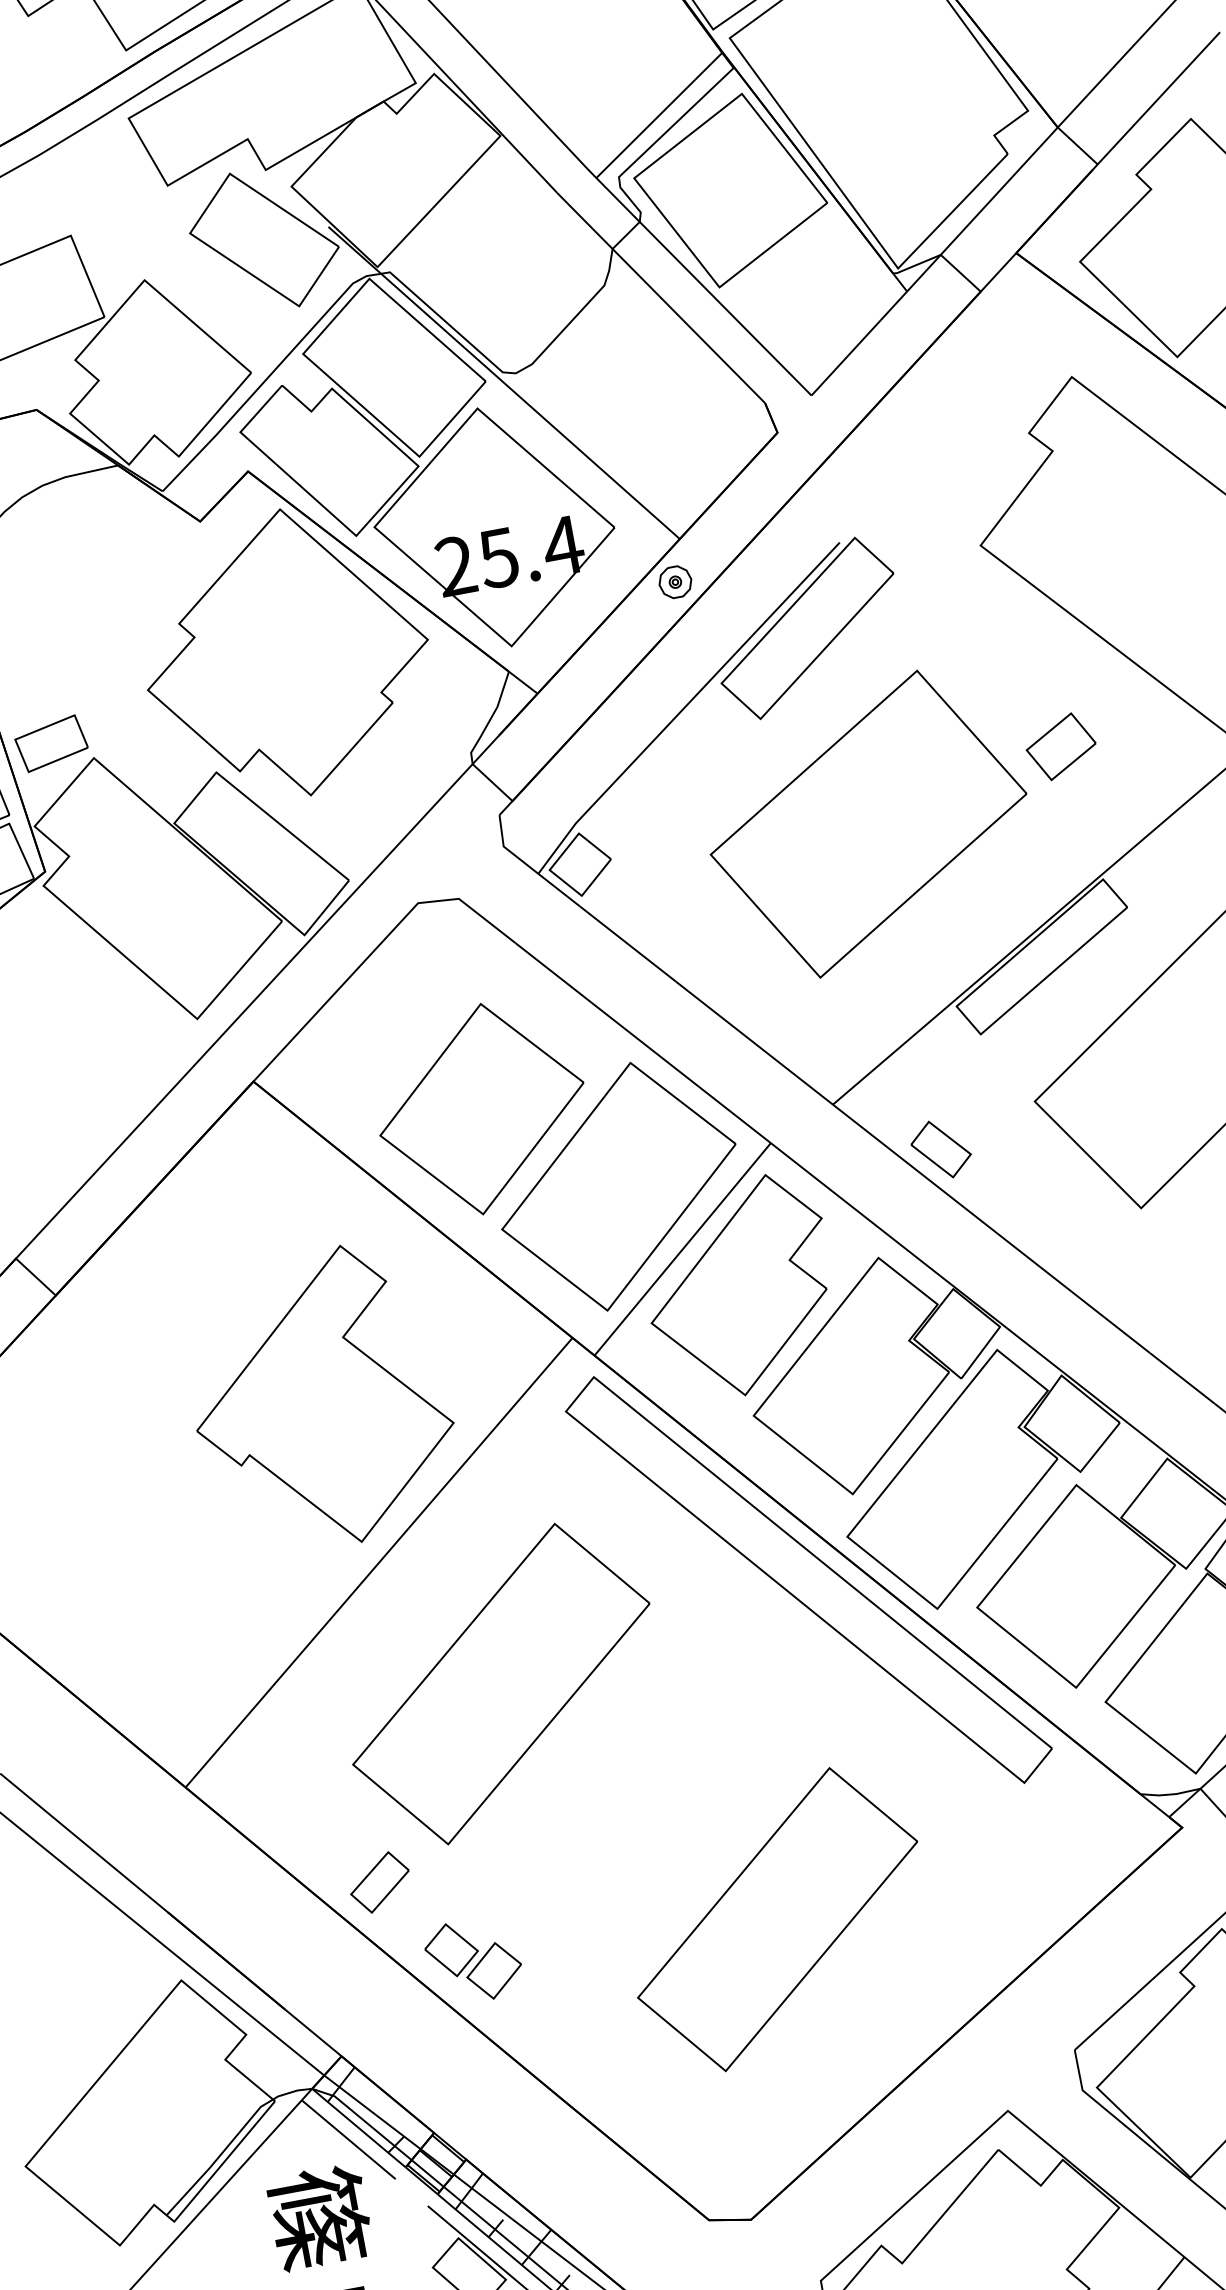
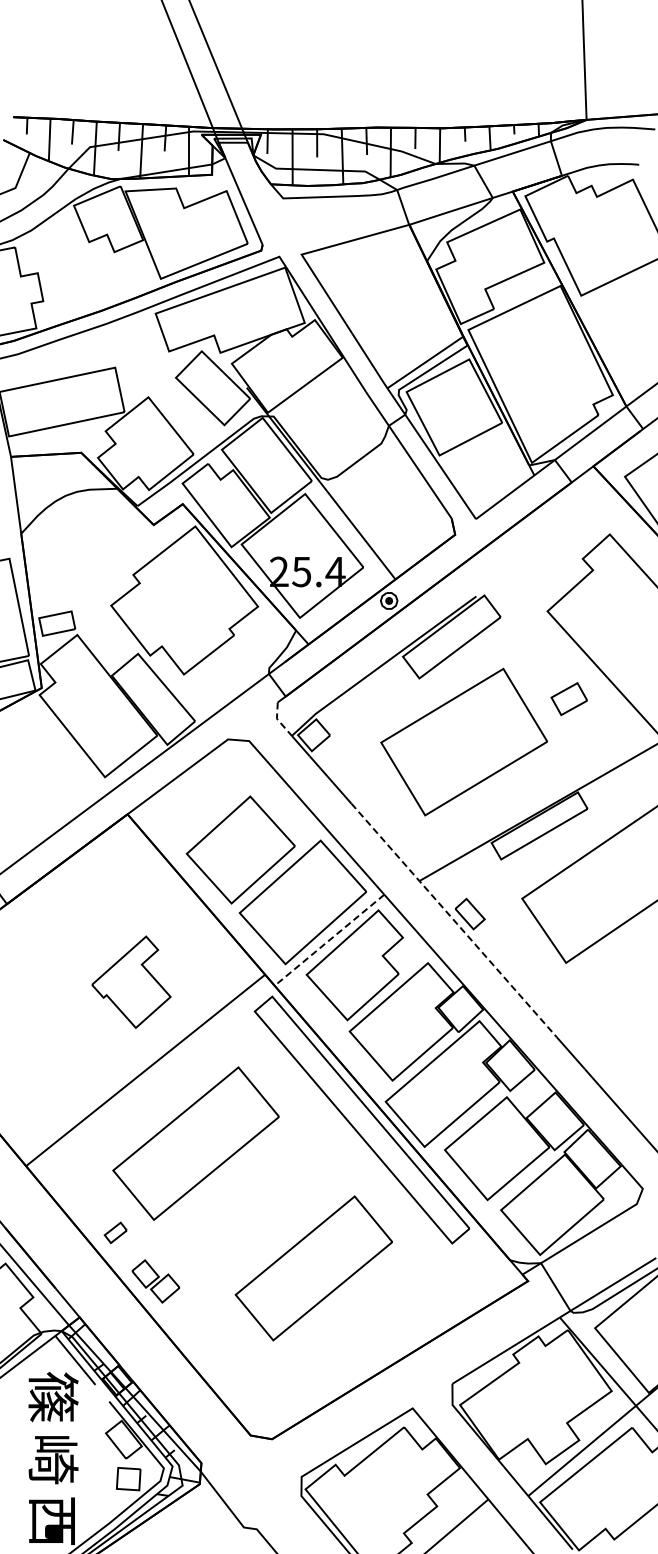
part: (1059, 747) -> (568, 699), moved
line: (507, 851) -> (278, 721), solid -> dashed
line: (911, 1165) -> (453, 919), solid -> dashed
line: (682, 1249) -> (329, 940), solid -> dashed
part: (320, 1400) -> (131, 982), size x0.6
part: (379, 1881) -> (115, 1232), size x0.7
part: (776, 1919) -> (313, 1268), moved

